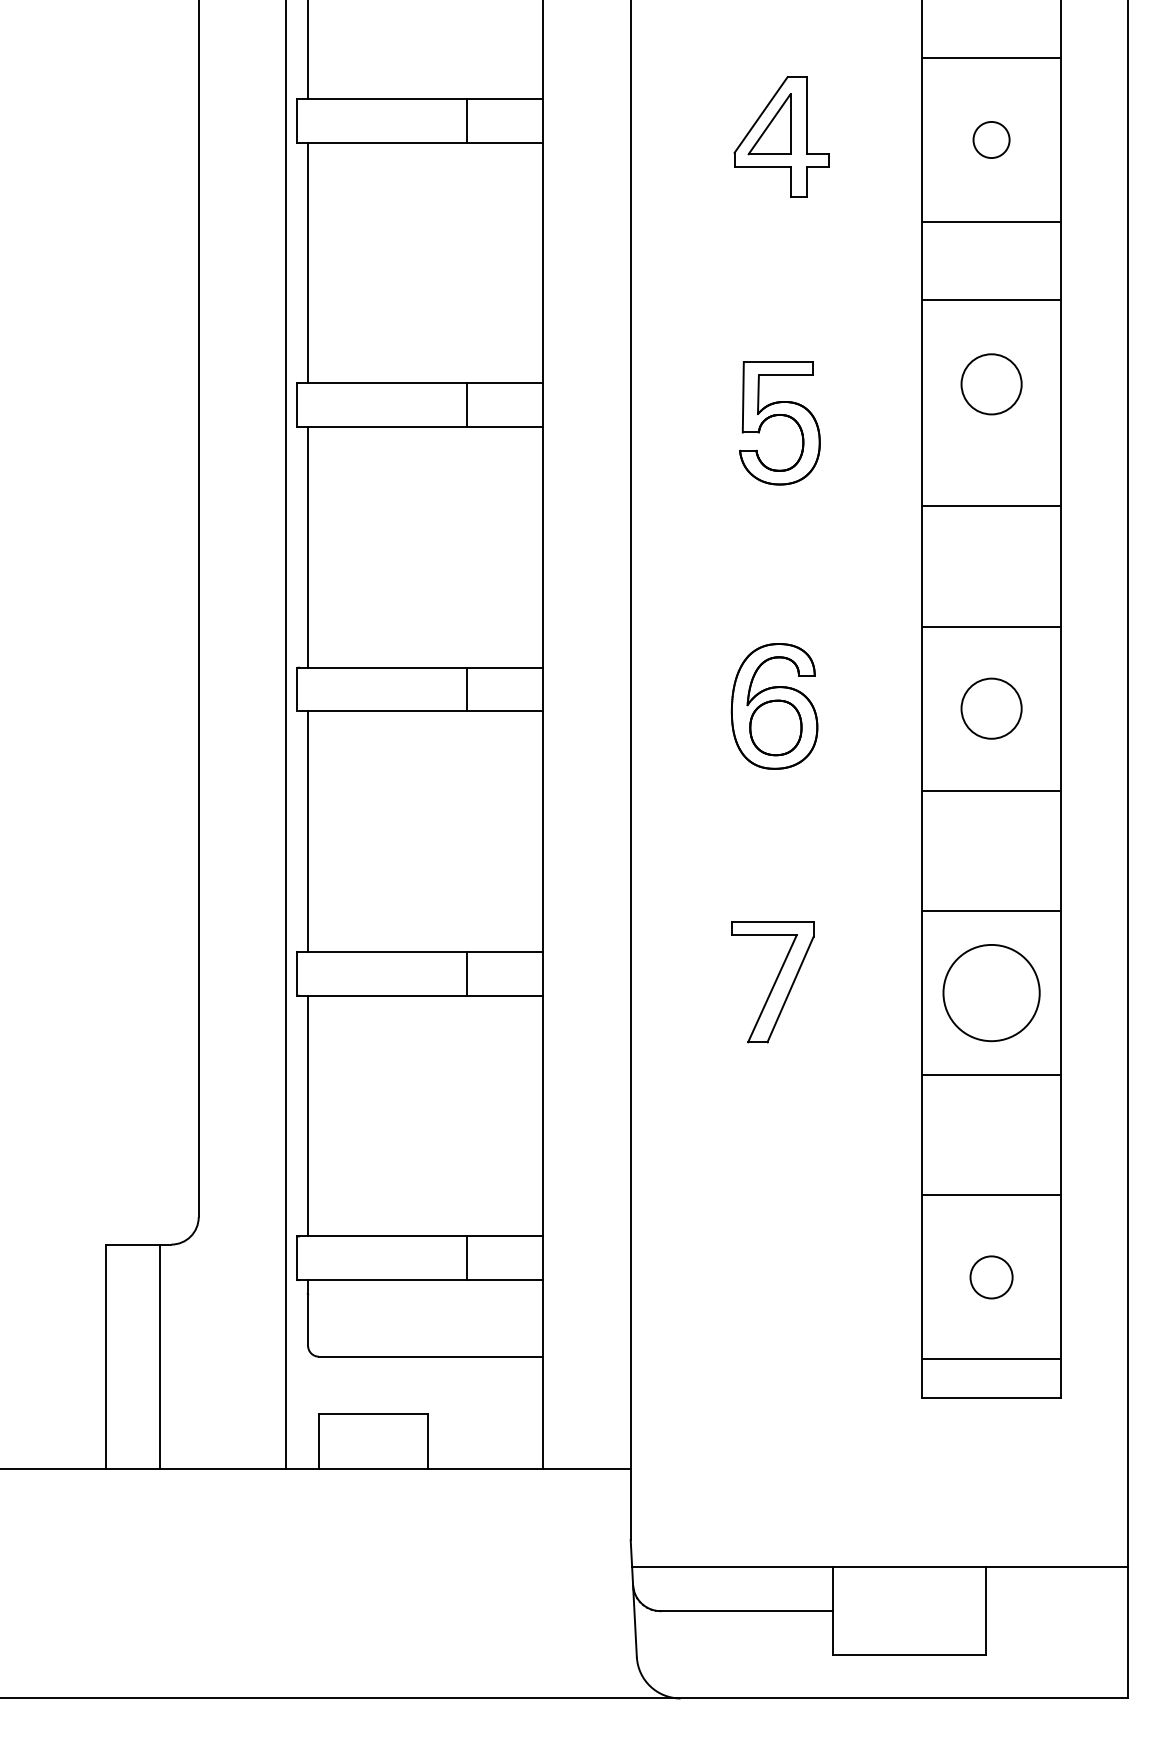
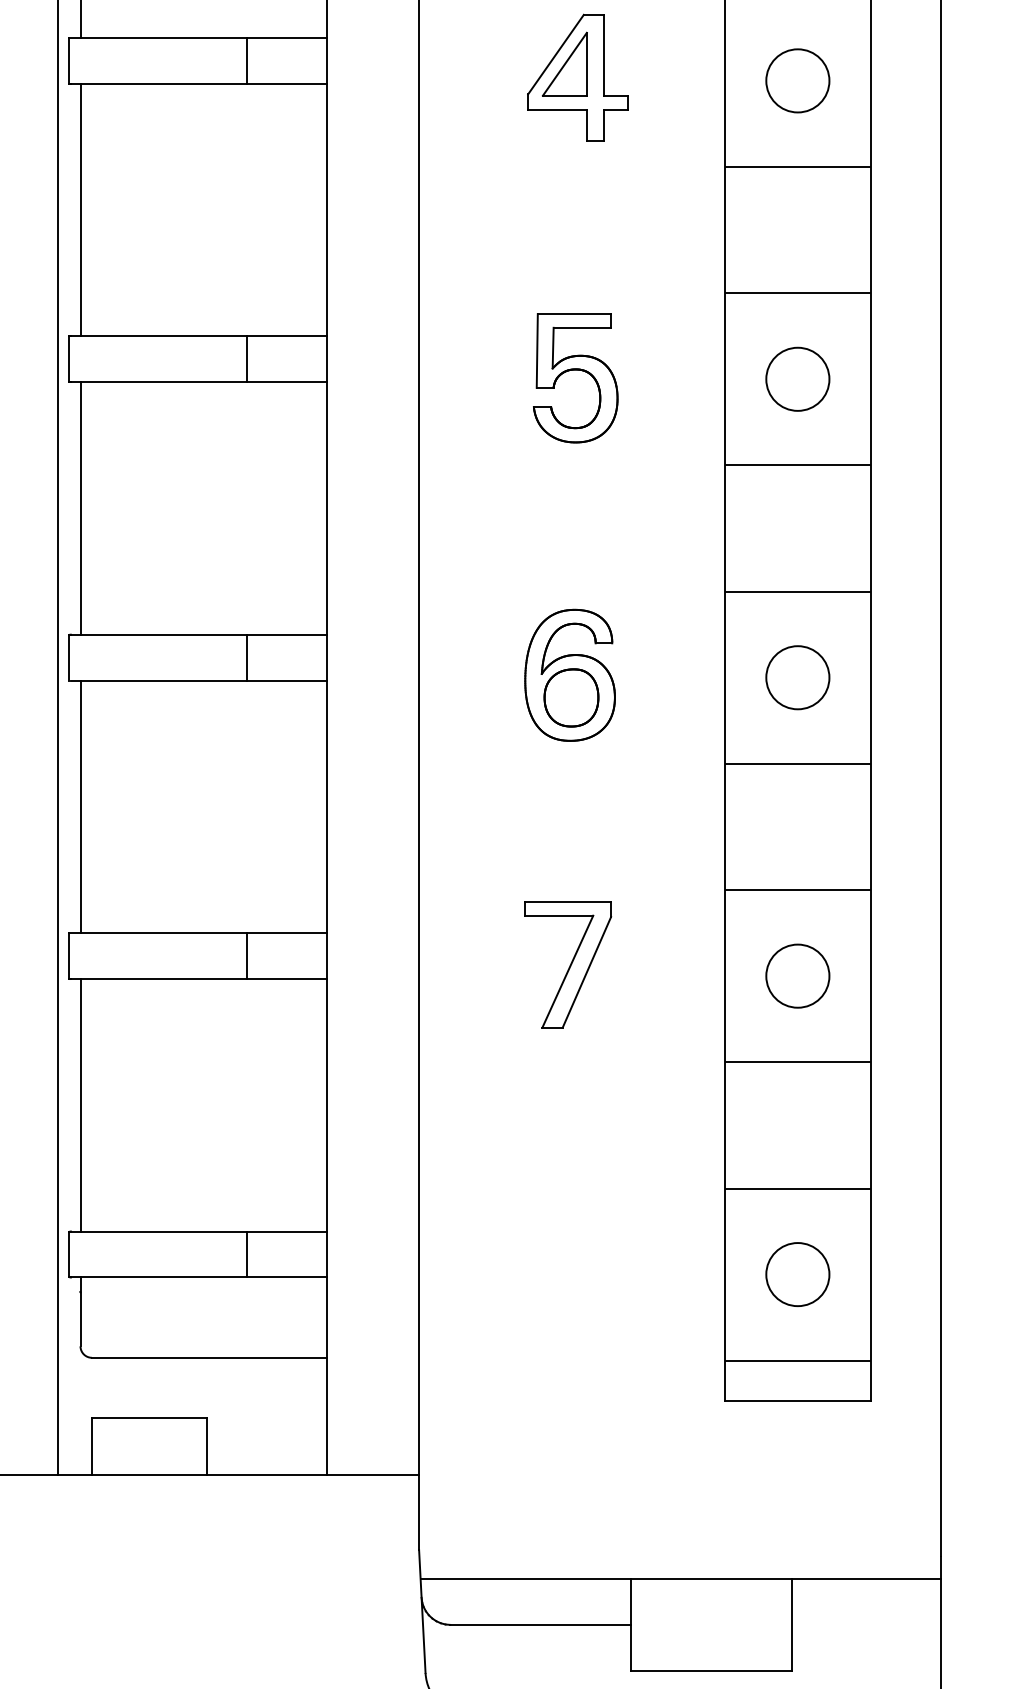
circle: (991, 139) -> (797, 80), size x1.67
line: (991, 300) -> (797, 293), moved
circle: (991, 384) -> (797, 379), moved
circle: (991, 992) -> (797, 975), size x0.62
circle: (991, 1277) -> (797, 1274), size x1.43

